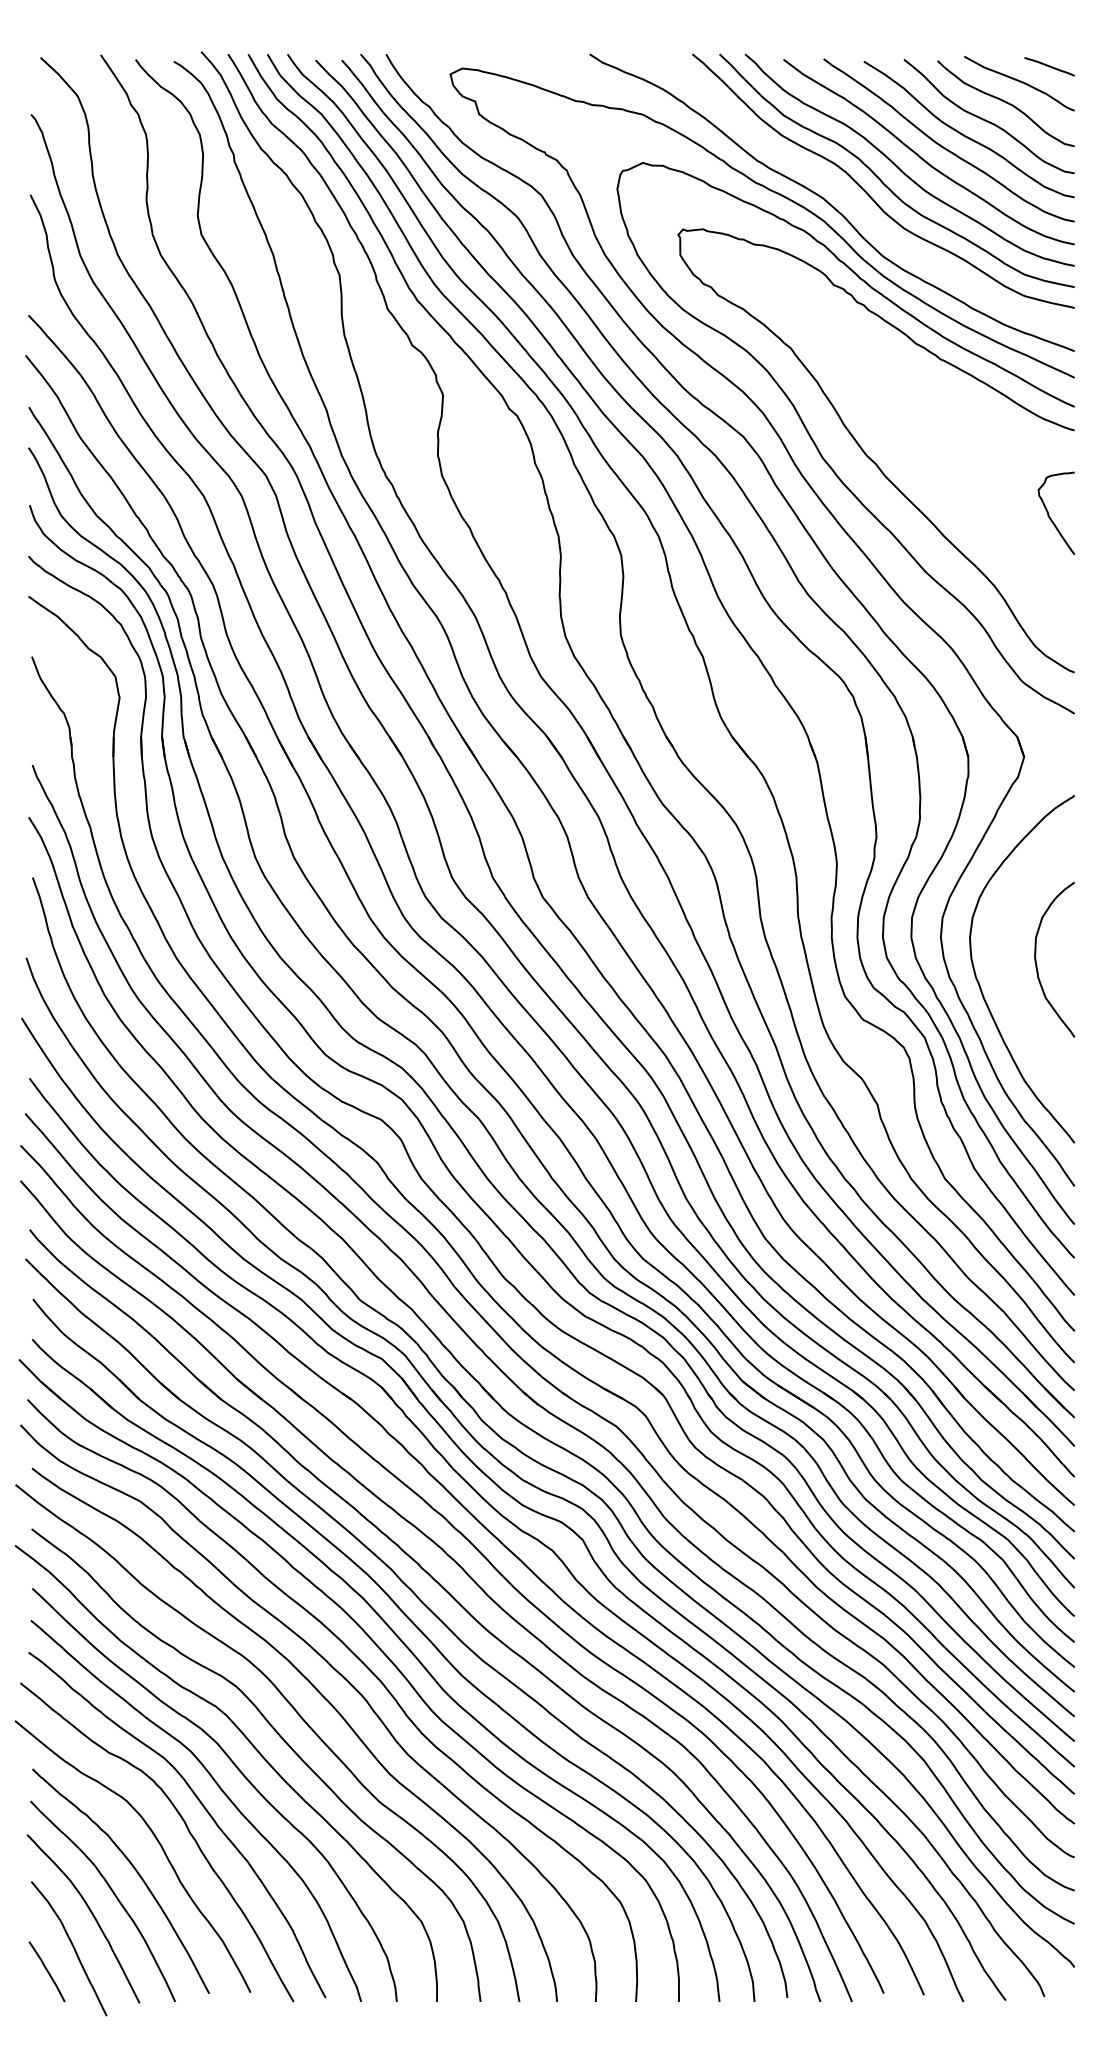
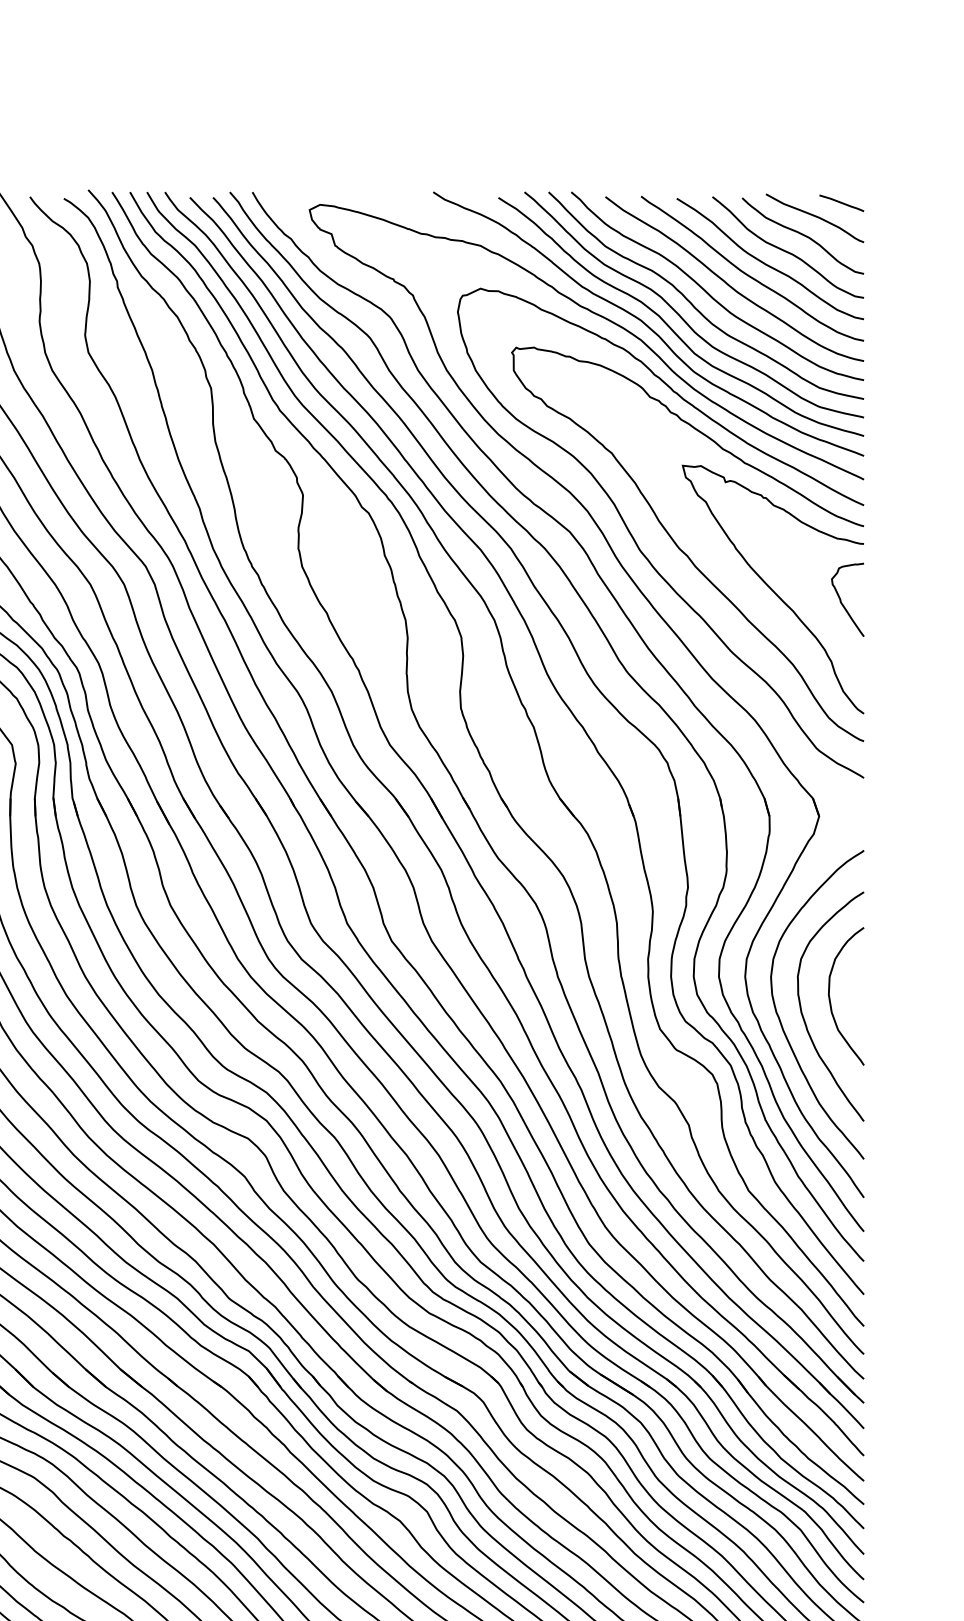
curve: (856, 205) -> (670, 326), added
curve: (971, 501) -> (772, 589), added
curve: (1006, 980) -> (803, 1014), added

